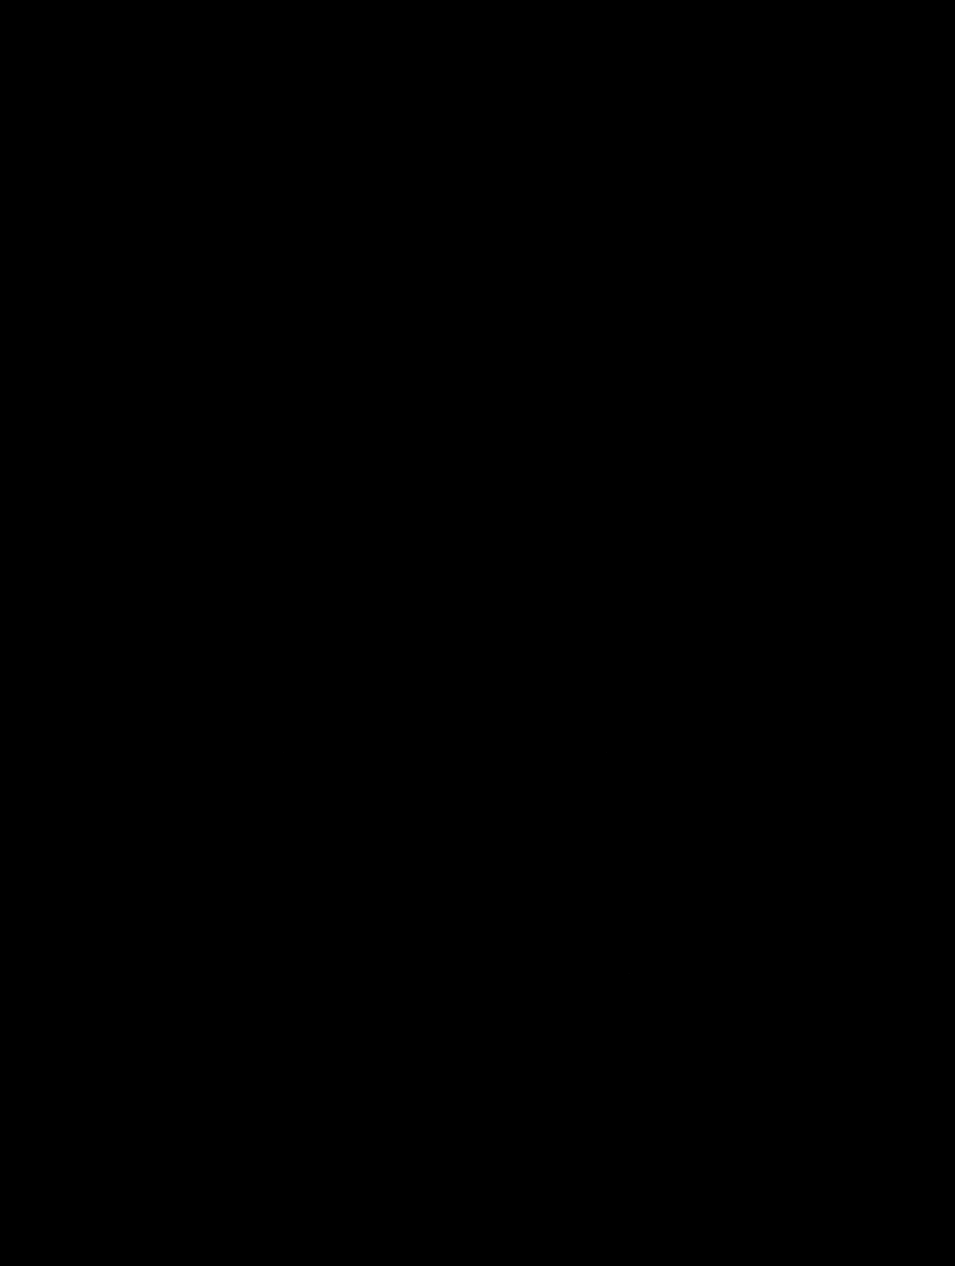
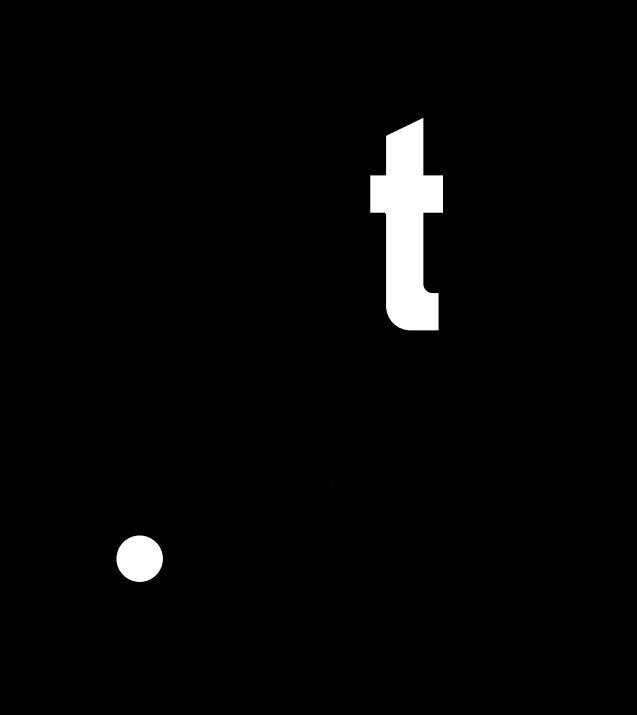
fill: (768, 489) -> (406, 223), removed
fill: (274, 1108) -> (139, 558), removed

